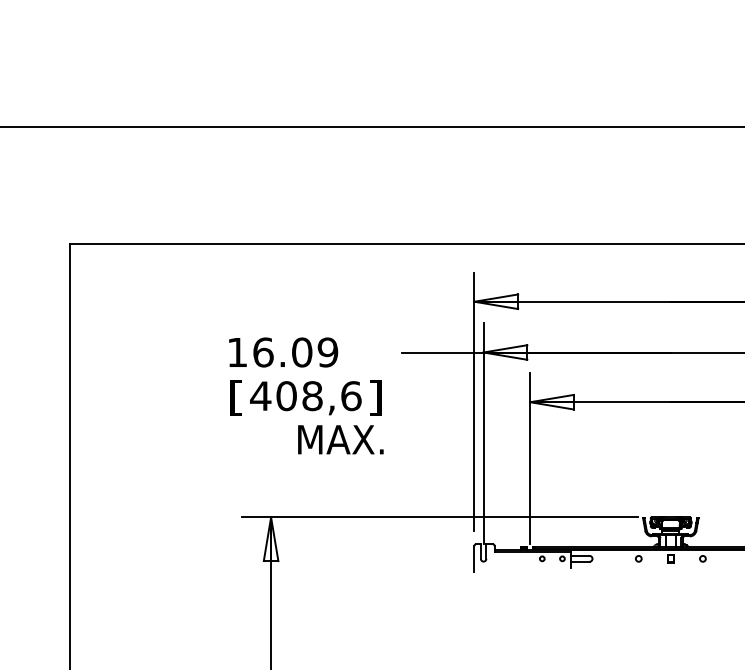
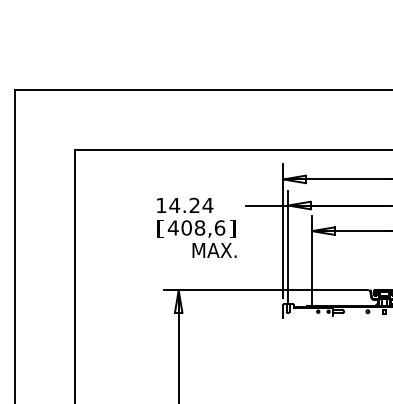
text: (295, 352) -> (191, 205), 16.09 -> 14.24

